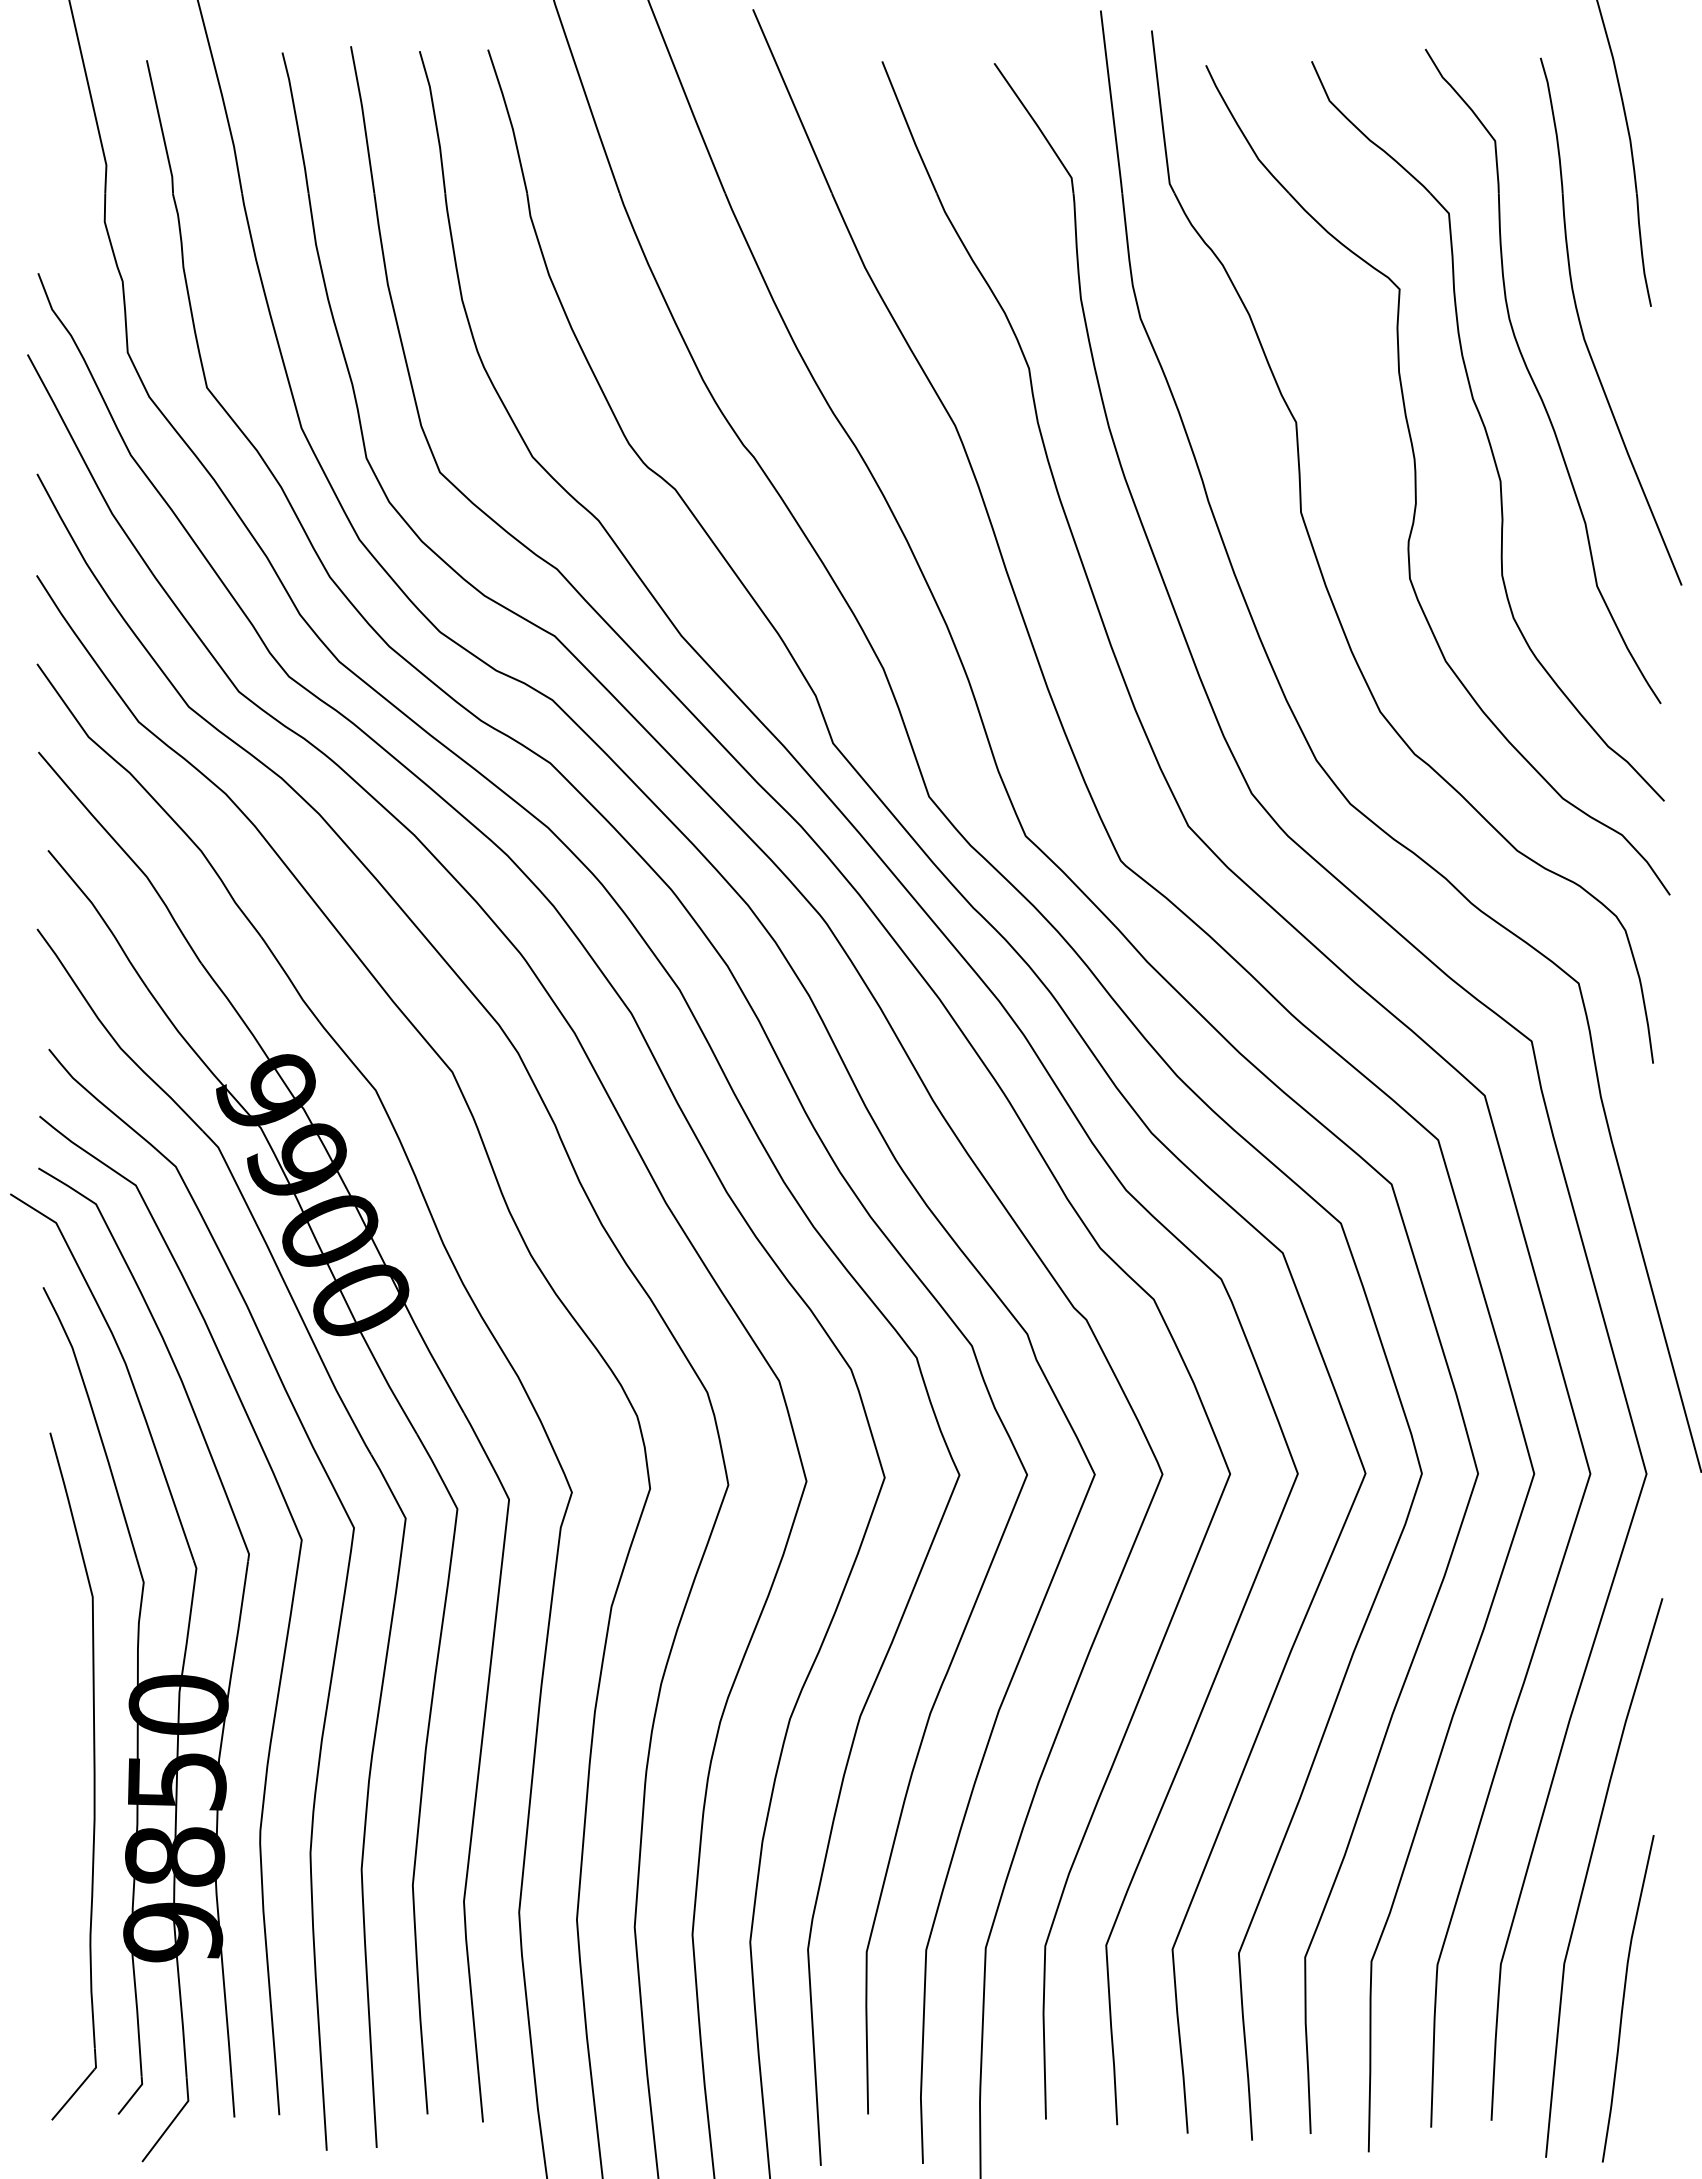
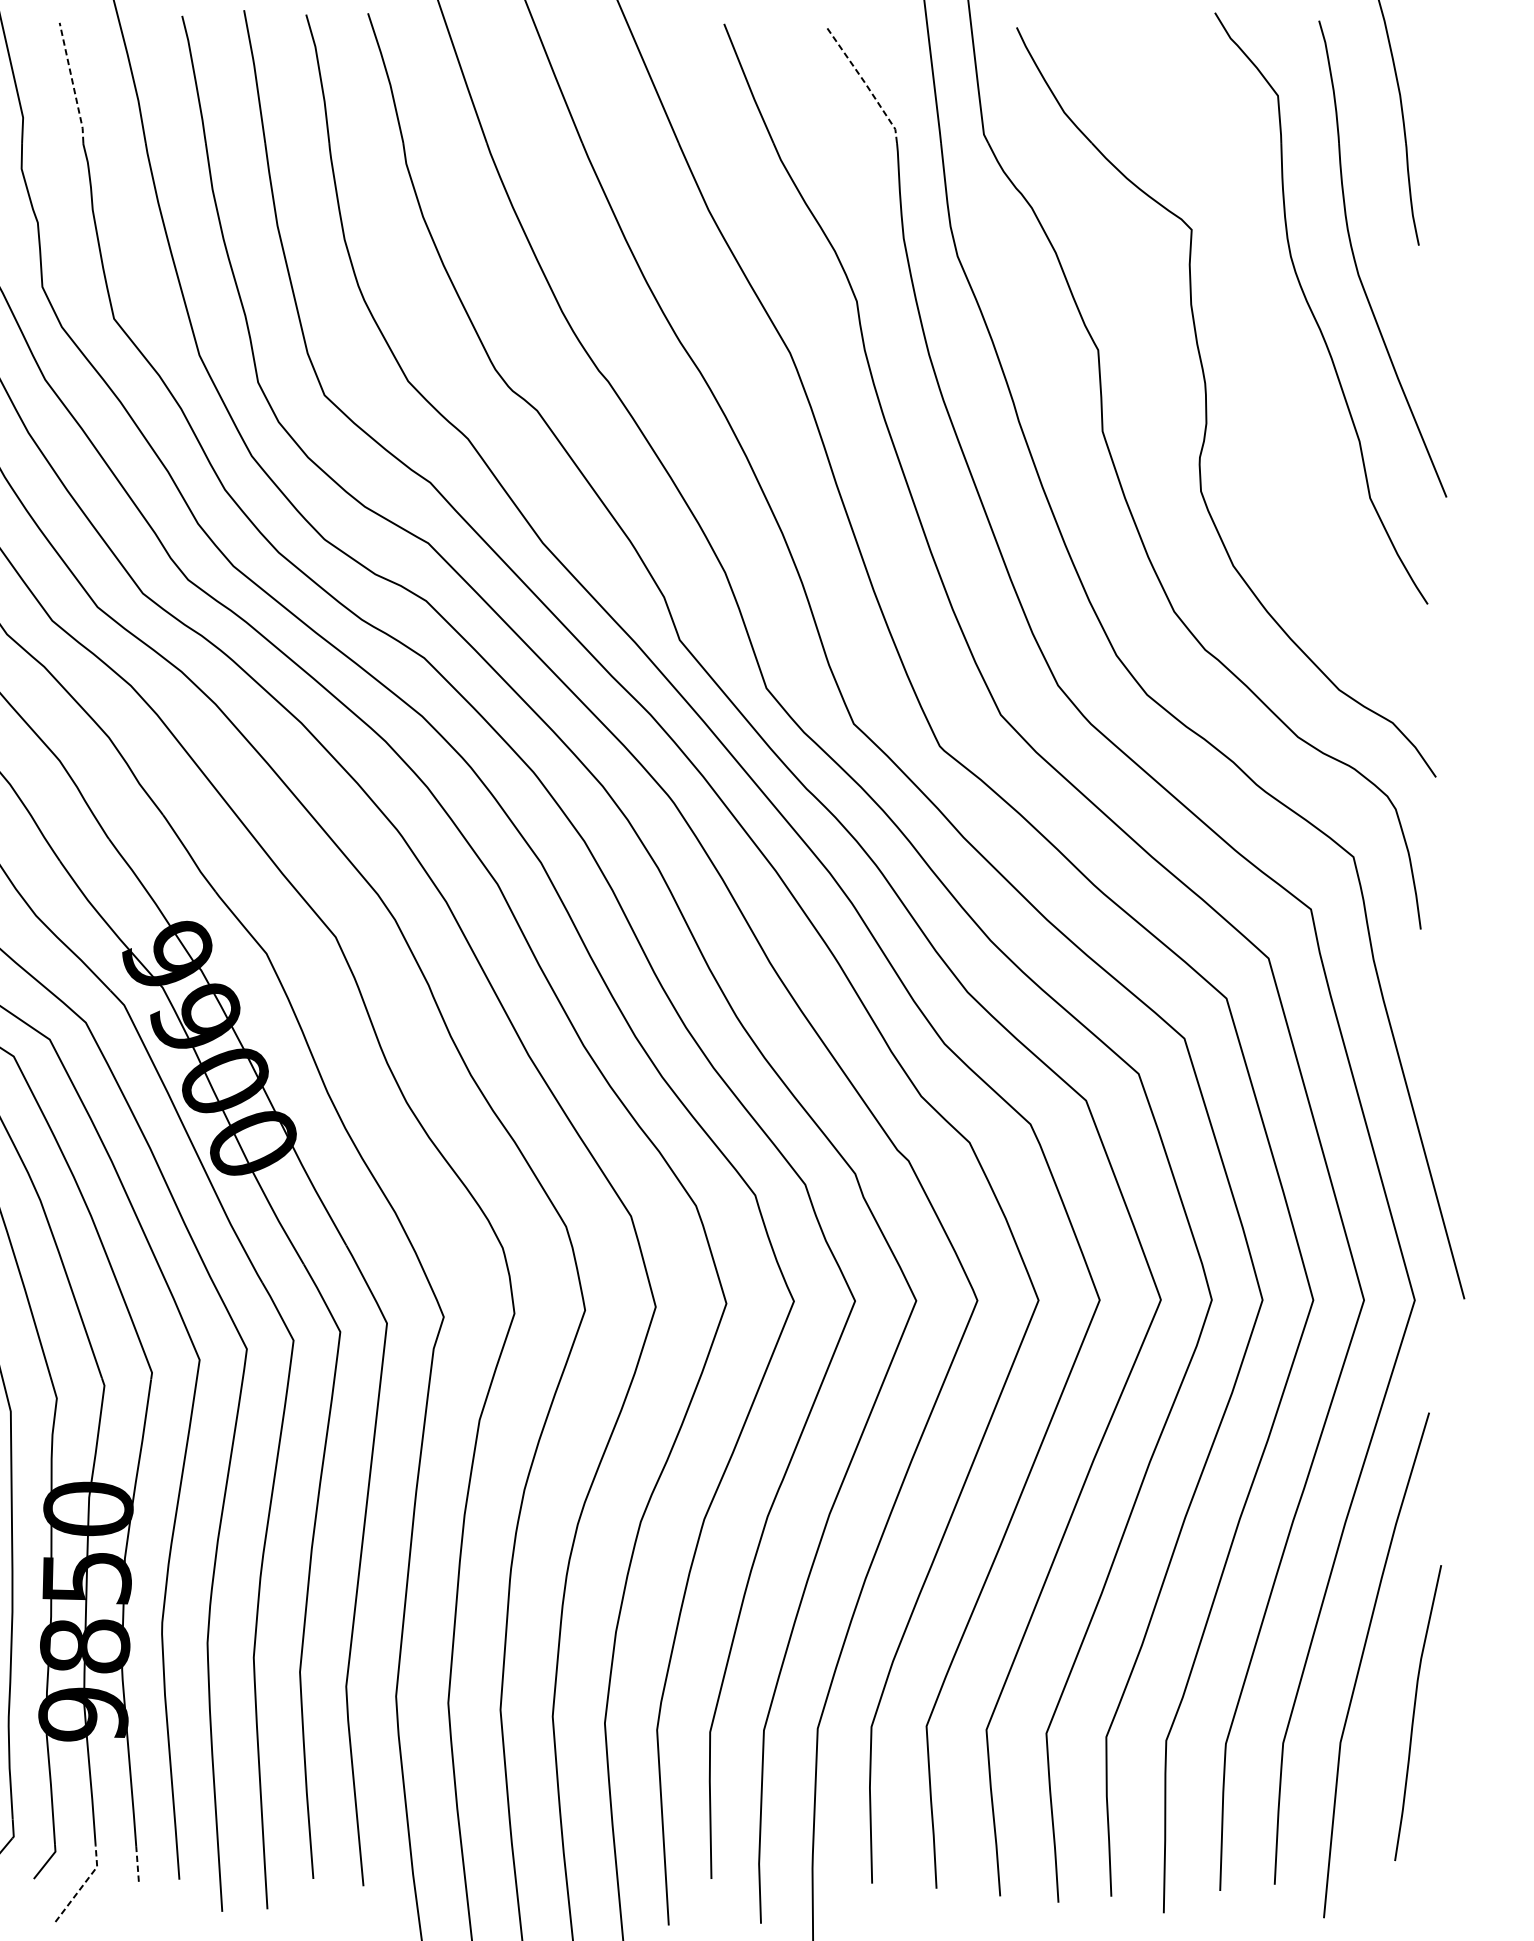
line: (1037, 126) -> (864, 82), solid -> dashed
line: (161, 127) -> (72, 83), solid -> dashed
part: (1487, 431) -> (1271, 358), removed
curve: (1624, 1998) -> (1414, 1712), moved
line: (233, 2097) -> (137, 1863), solid -> dashed
line: (172, 2121) -> (82, 1885), solid -> dashed

